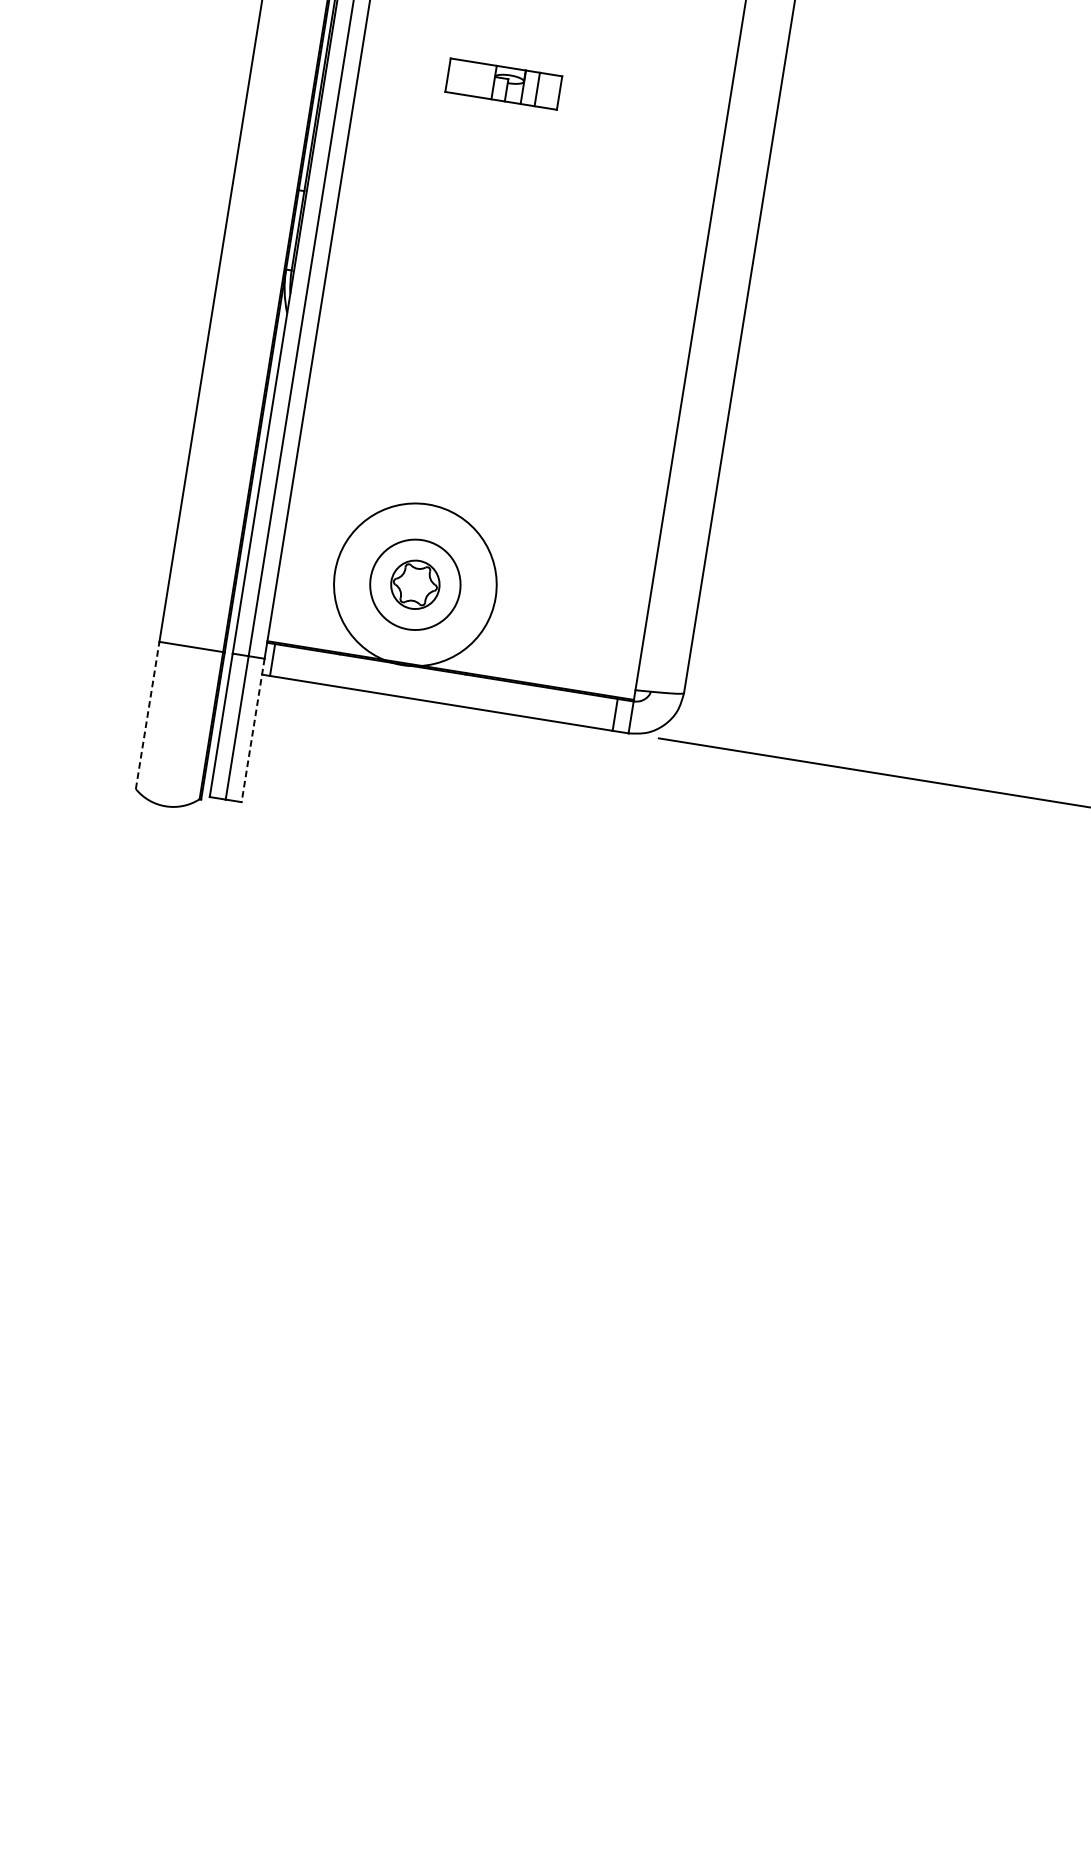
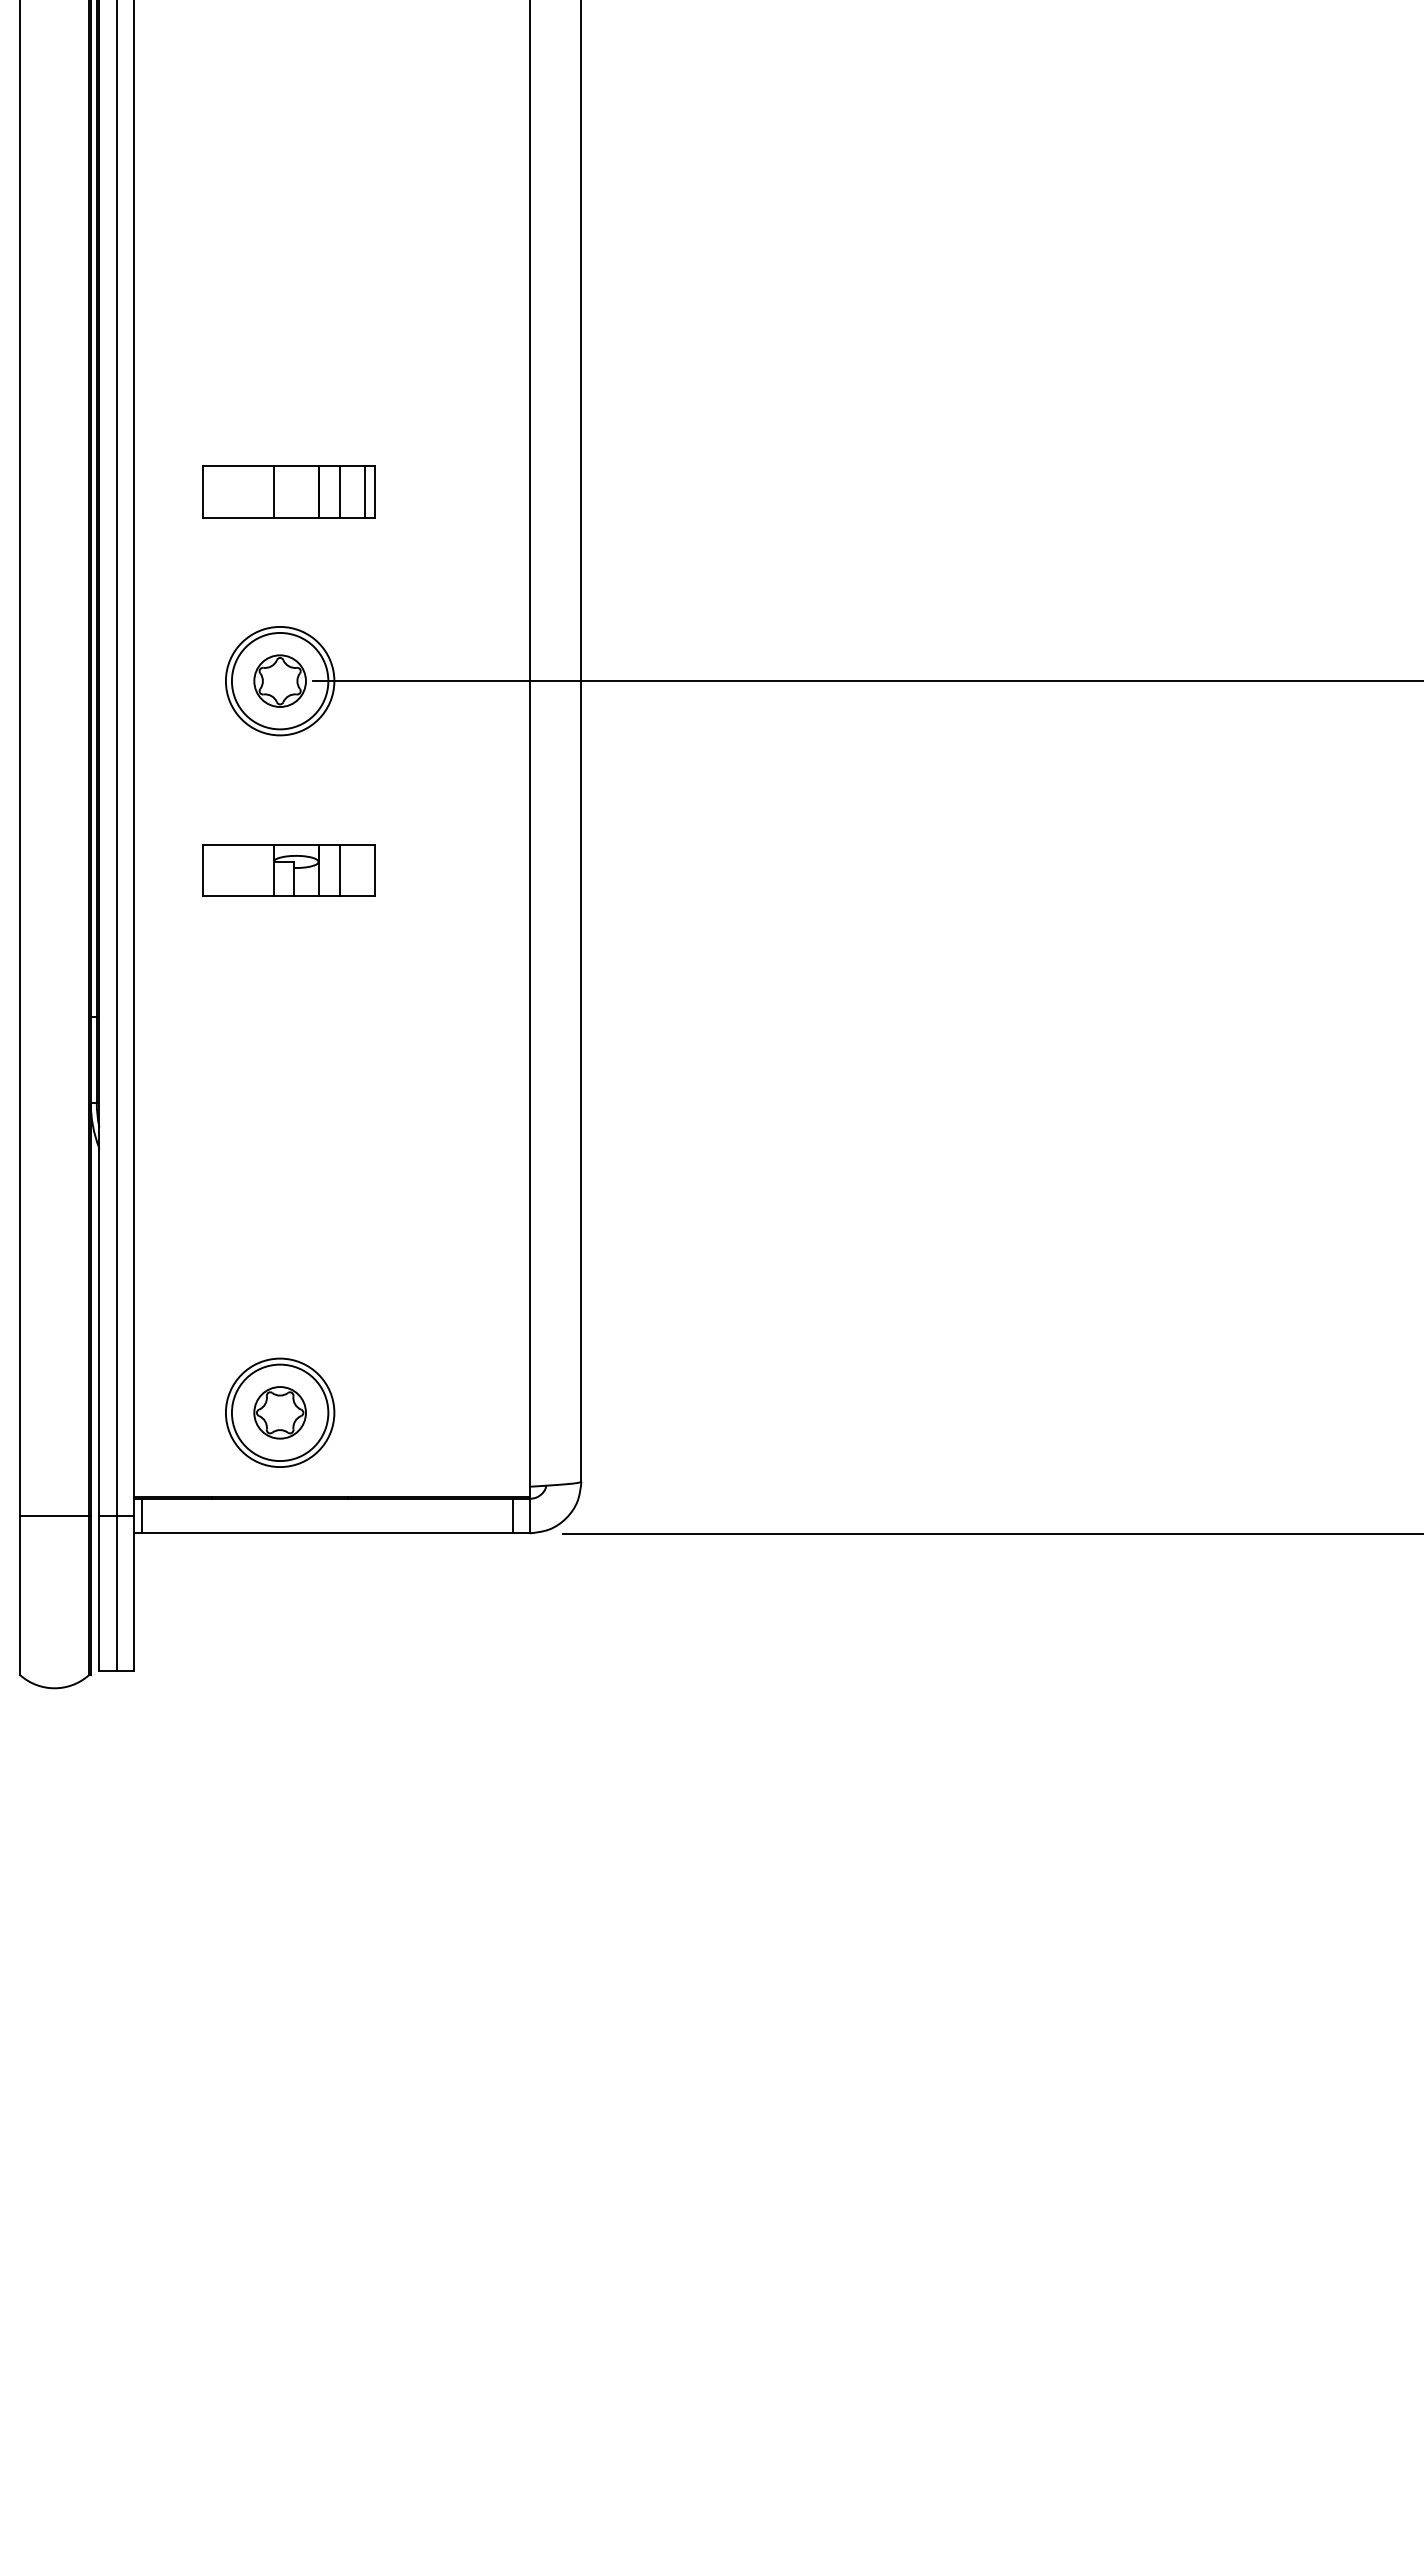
part: (503, 84) -> (288, 870), size x1.43
circle: (414, 584) -> (279, 1412), size x0.62
line: (147, 715) -> (20, 1595), dashed -> solid
line: (252, 731) -> (133, 1594), dashed -> solid

